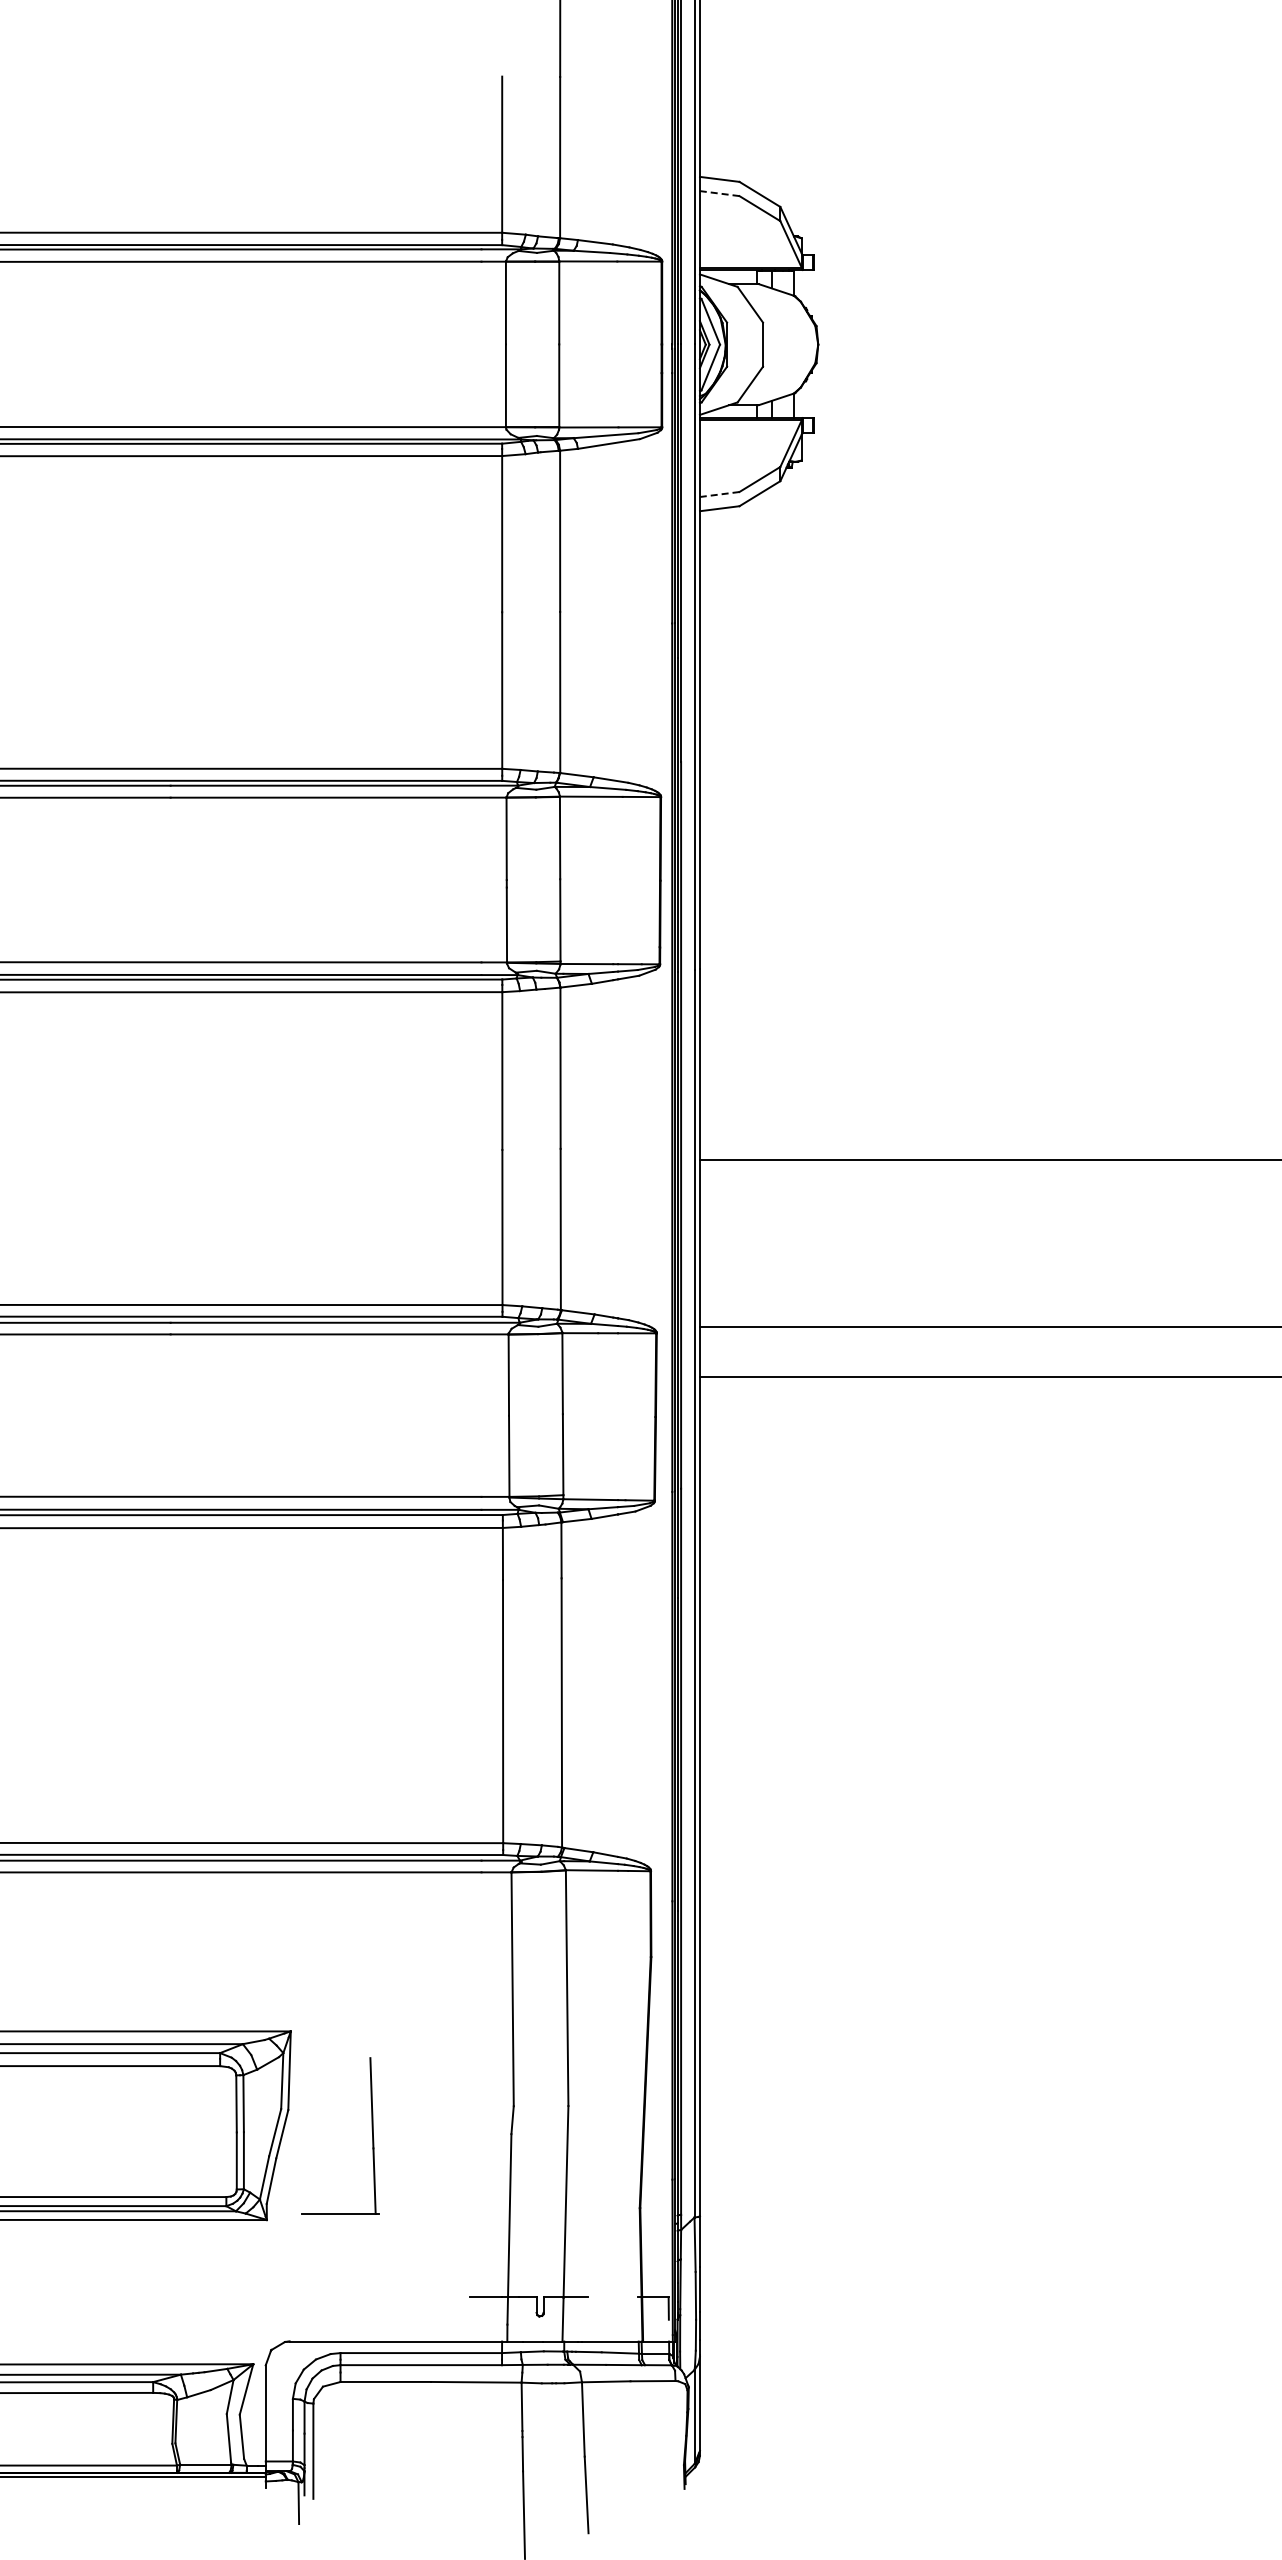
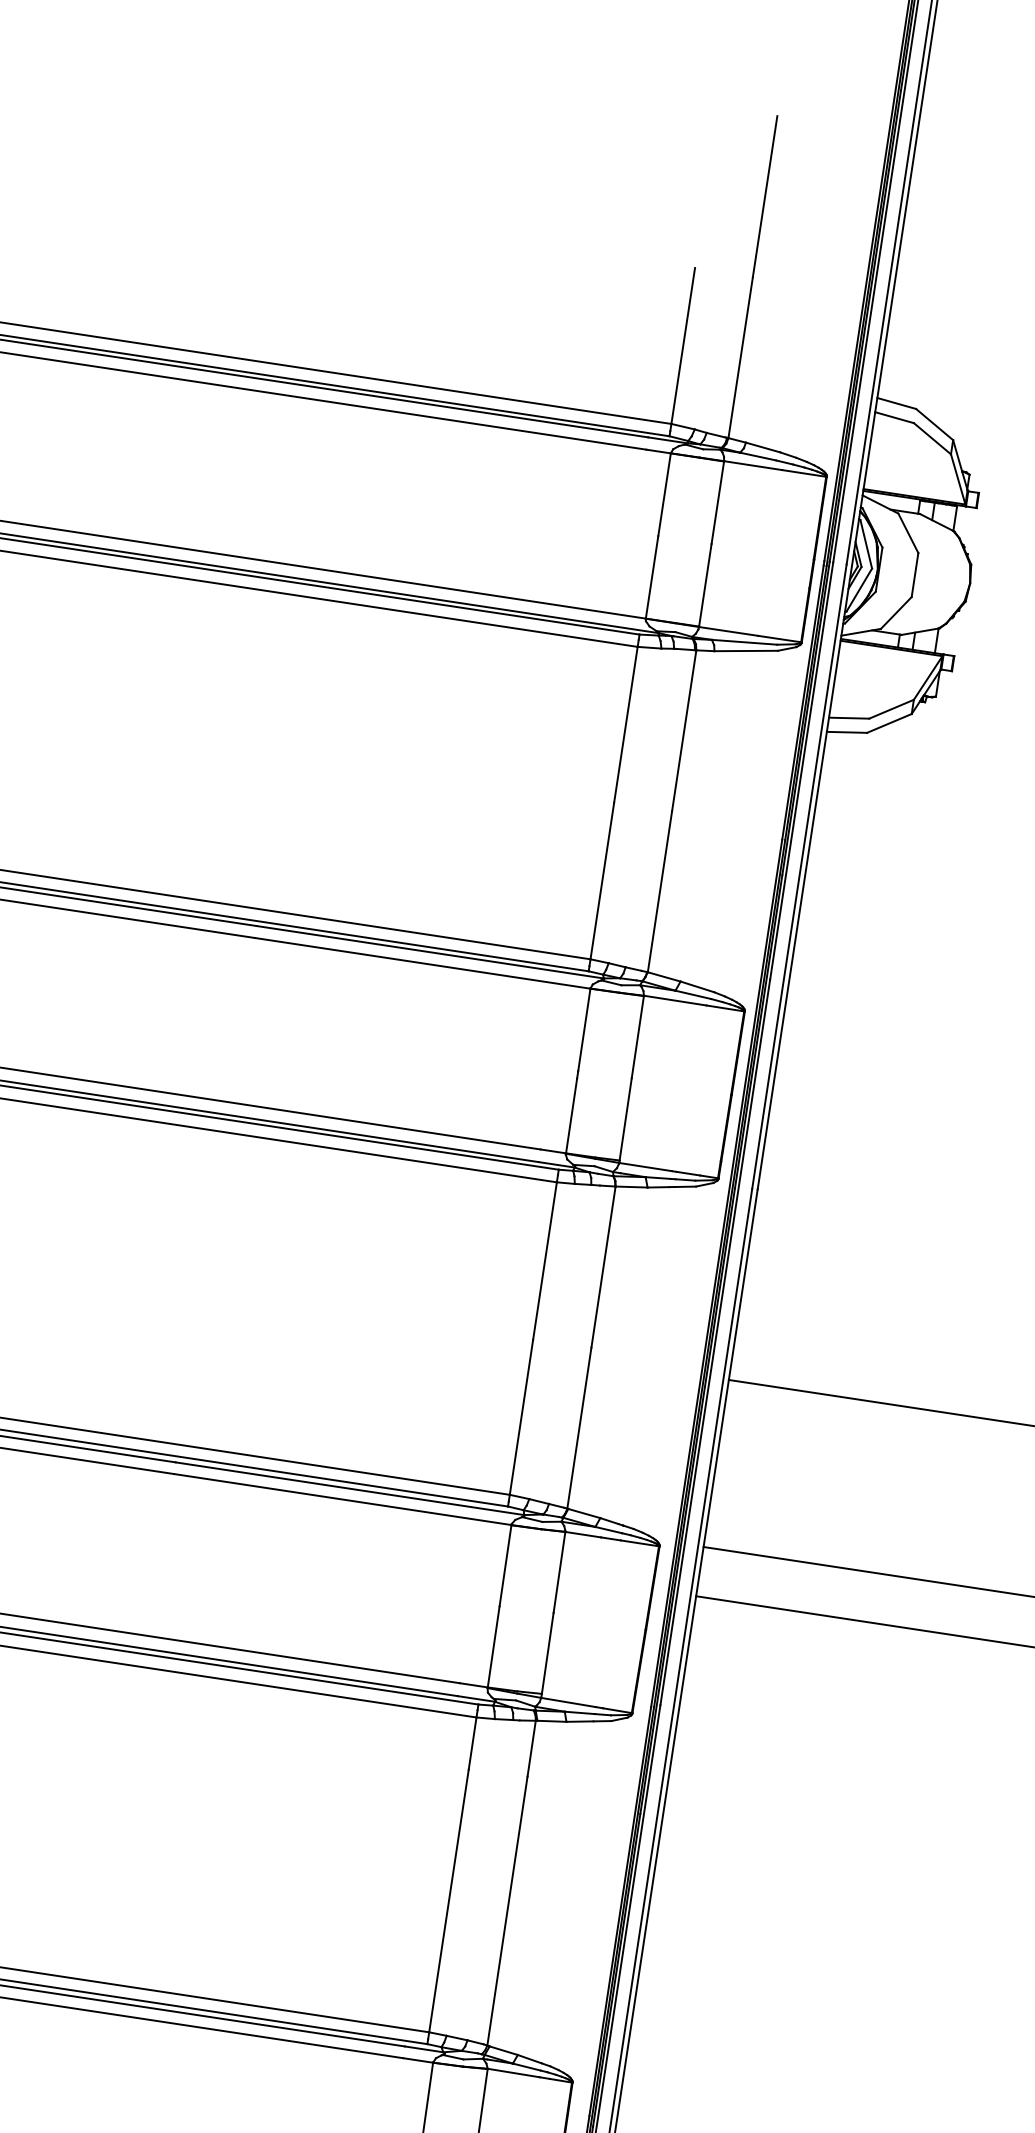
line: (719, 193) -> (894, 417), dashed -> solid
line: (719, 494) -> (848, 718), dashed -> solid

